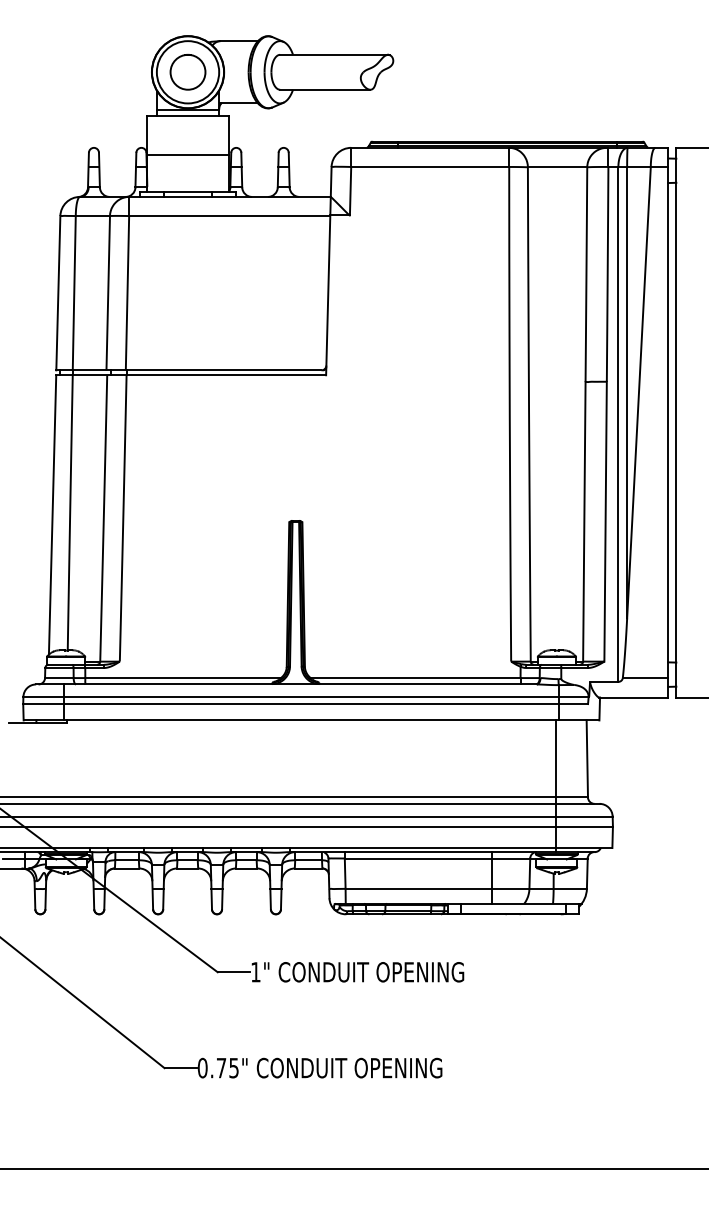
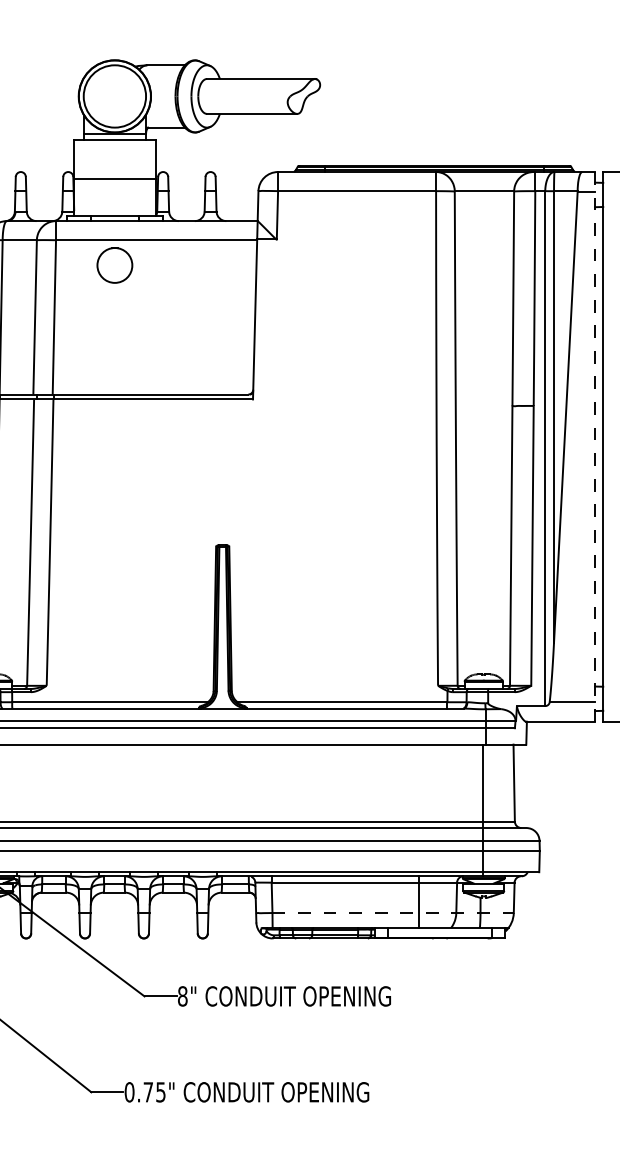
part: (187, 72) -> (114, 265), moved
line: (668, 422) -> (595, 446), solid -> dashed
line: (466, 888) -> (393, 912), solid -> dashed
text: (255, 972) -> (182, 996), 1" -> 8"

